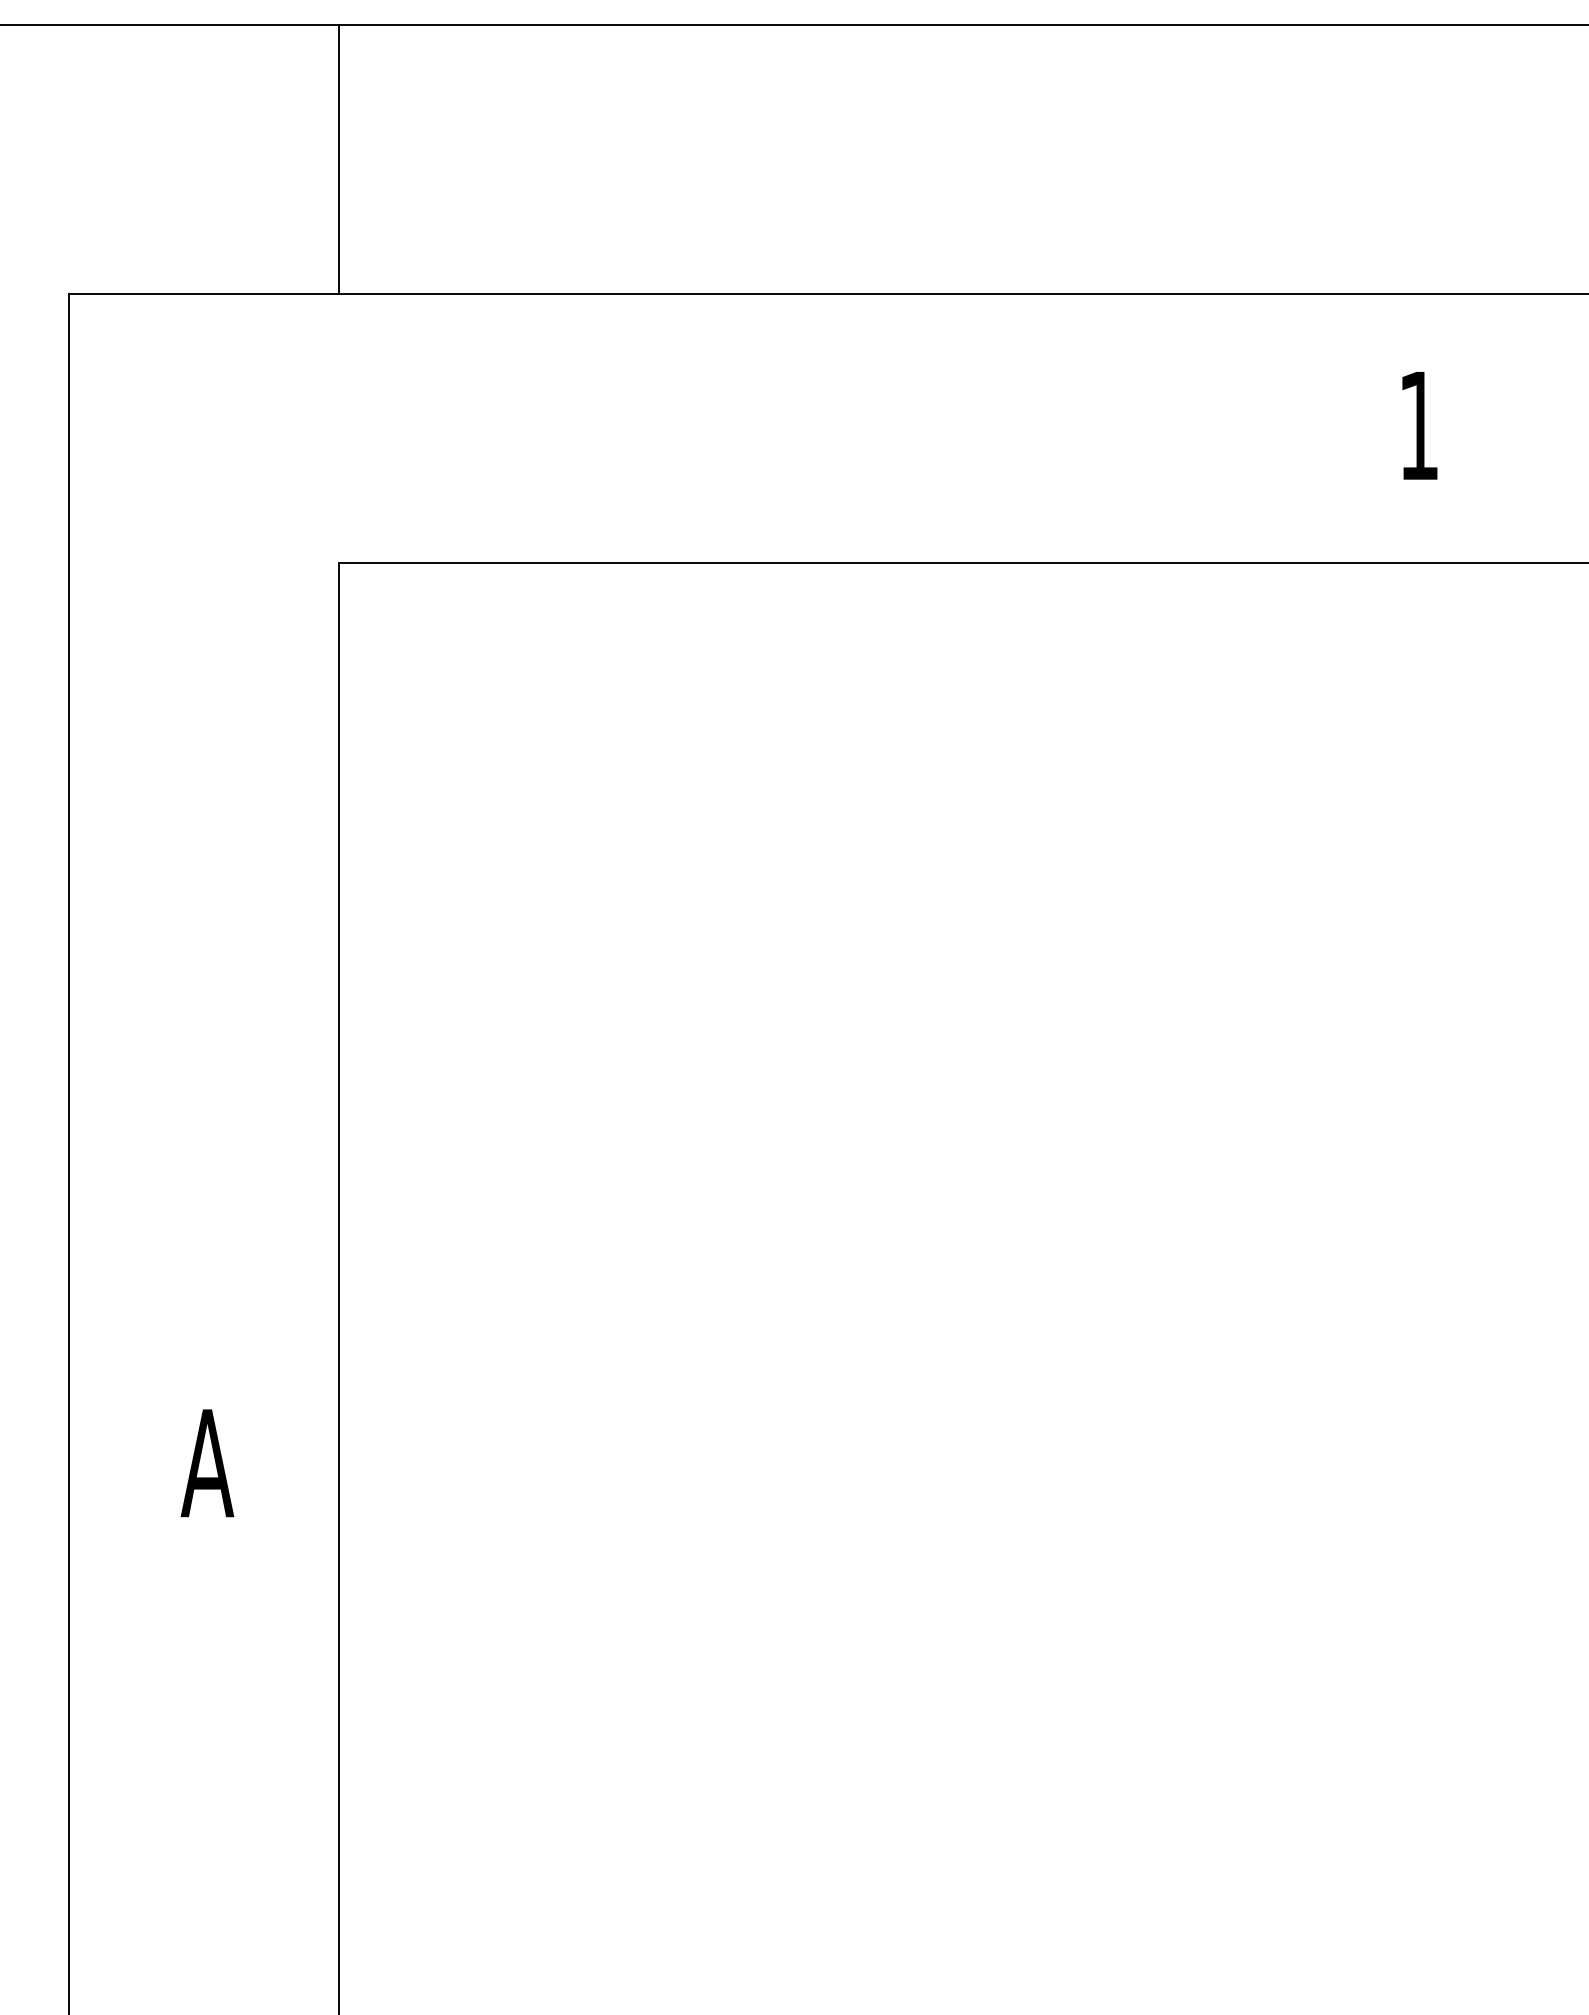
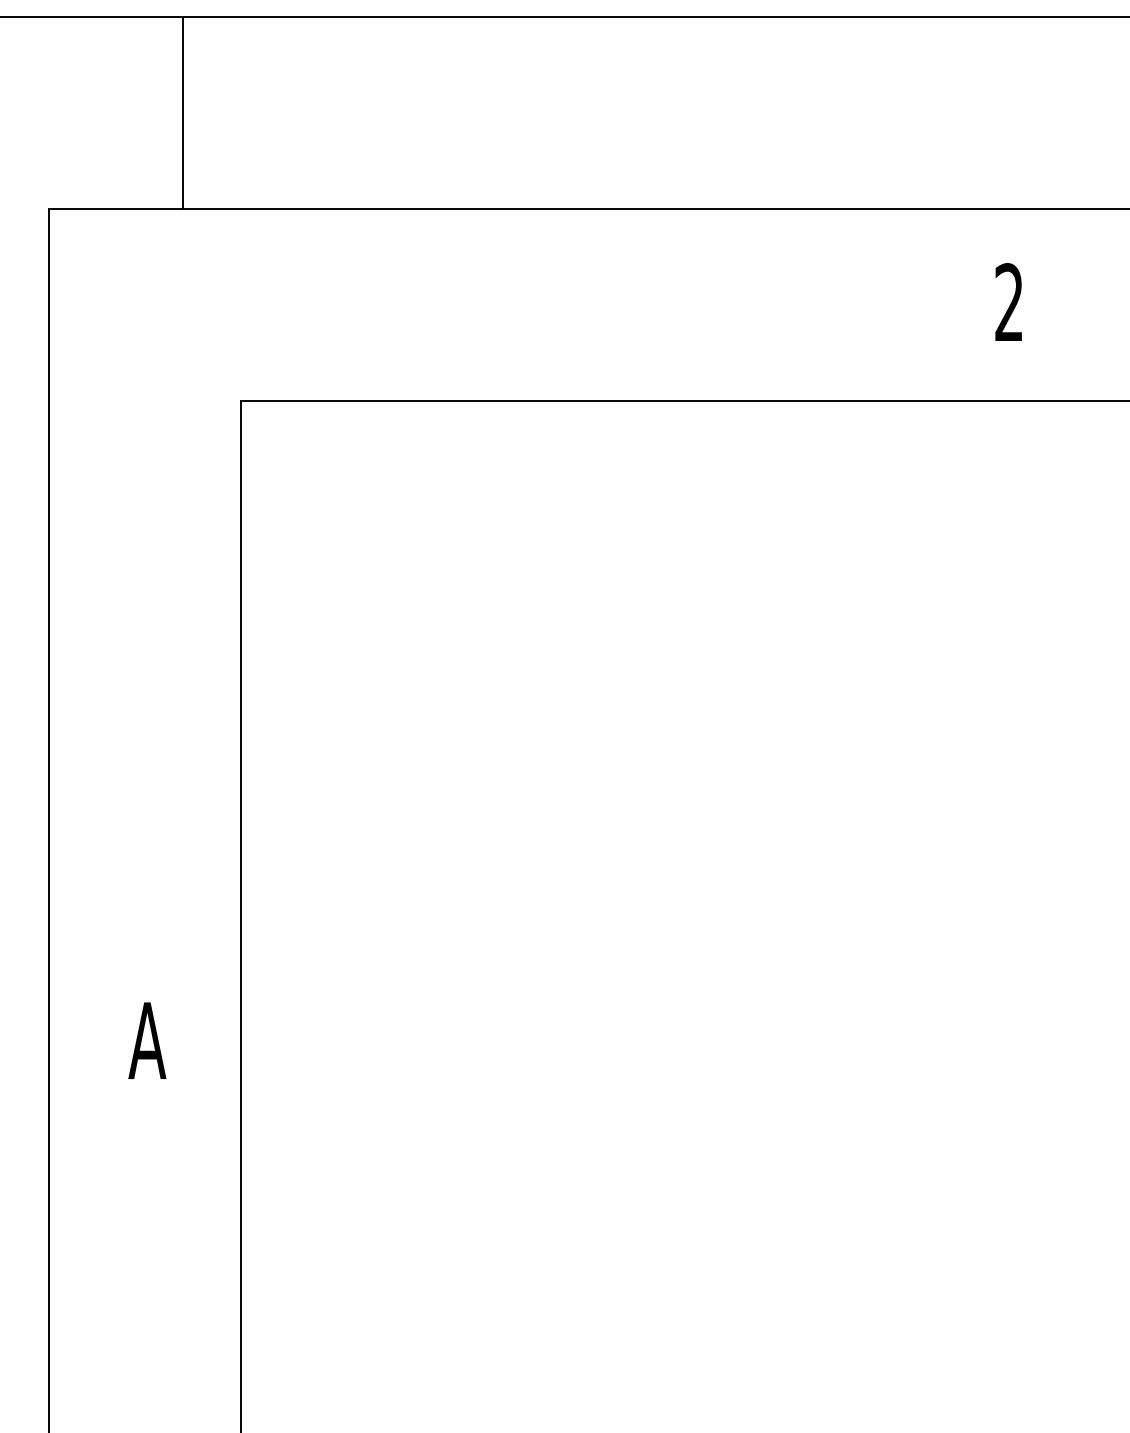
line: (338, 158) -> (182, 112), moved
text: (1418, 424) -> (1008, 301), 1 -> 2

